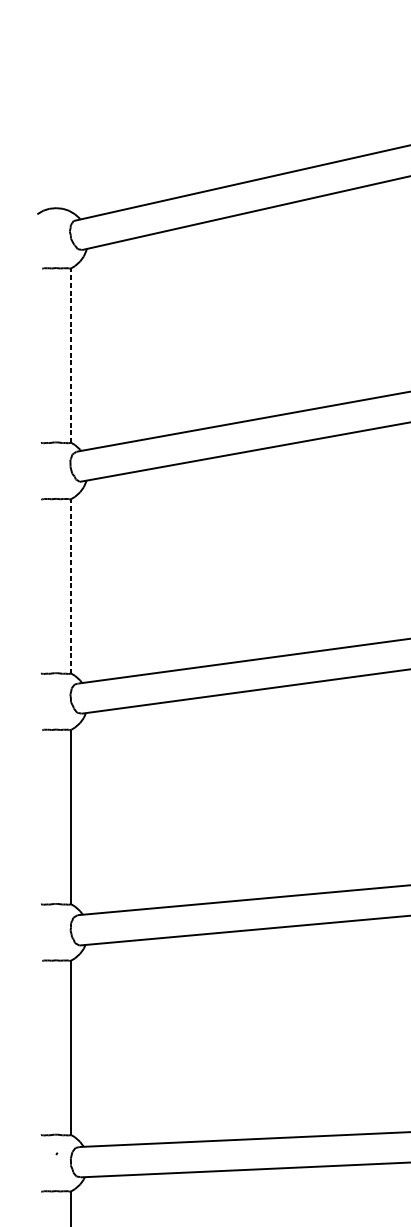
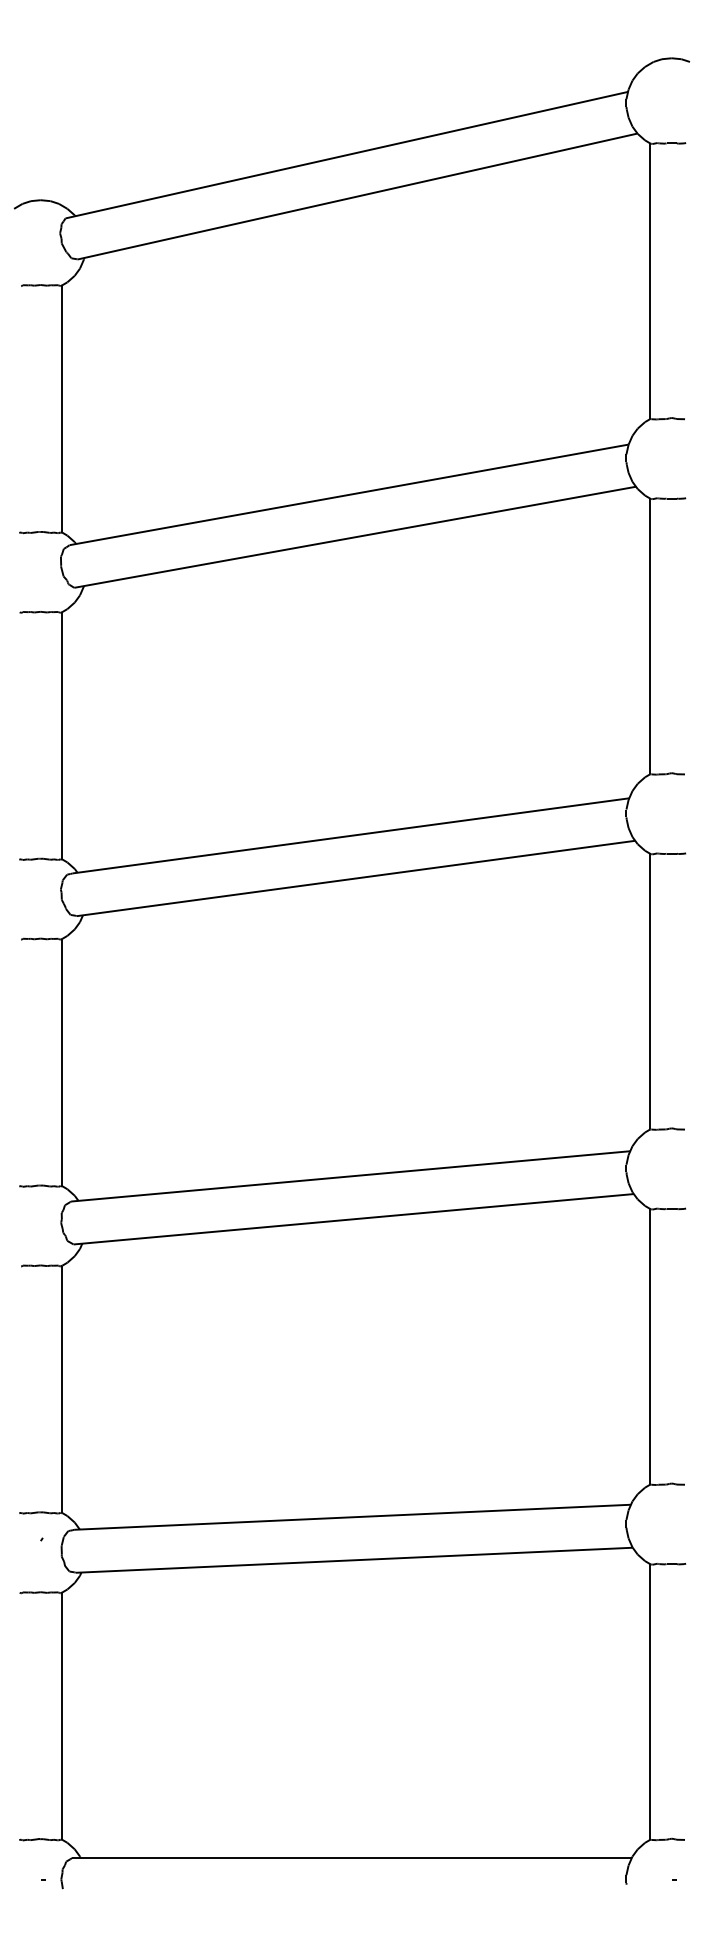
line: (71, 355) -> (62, 409), dashed -> solid
line: (71, 586) -> (62, 735), dashed -> solid

